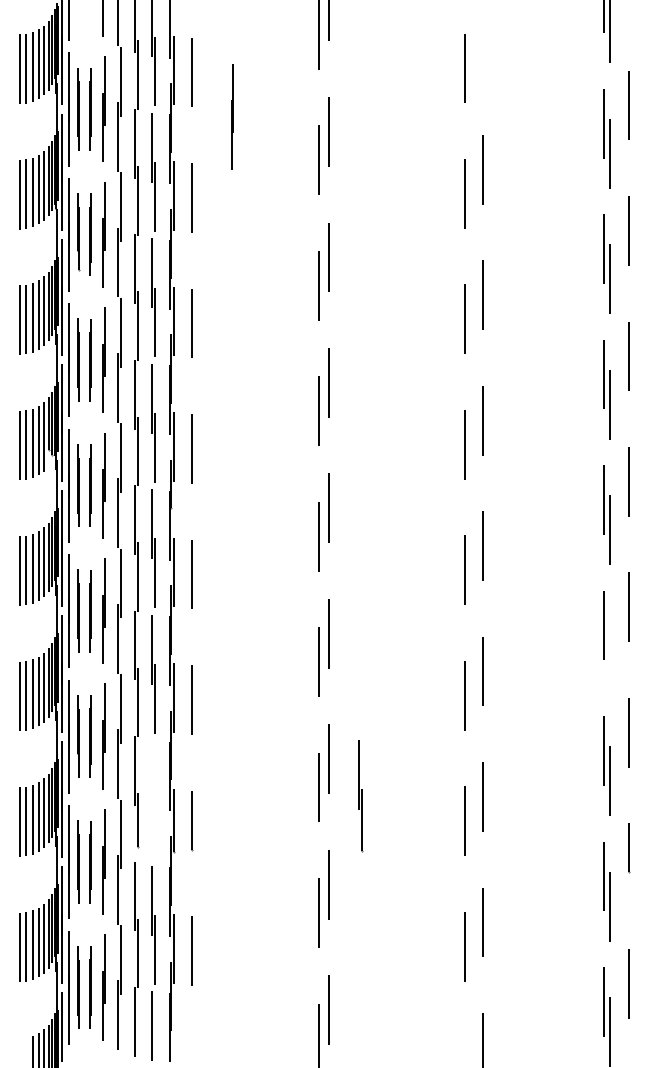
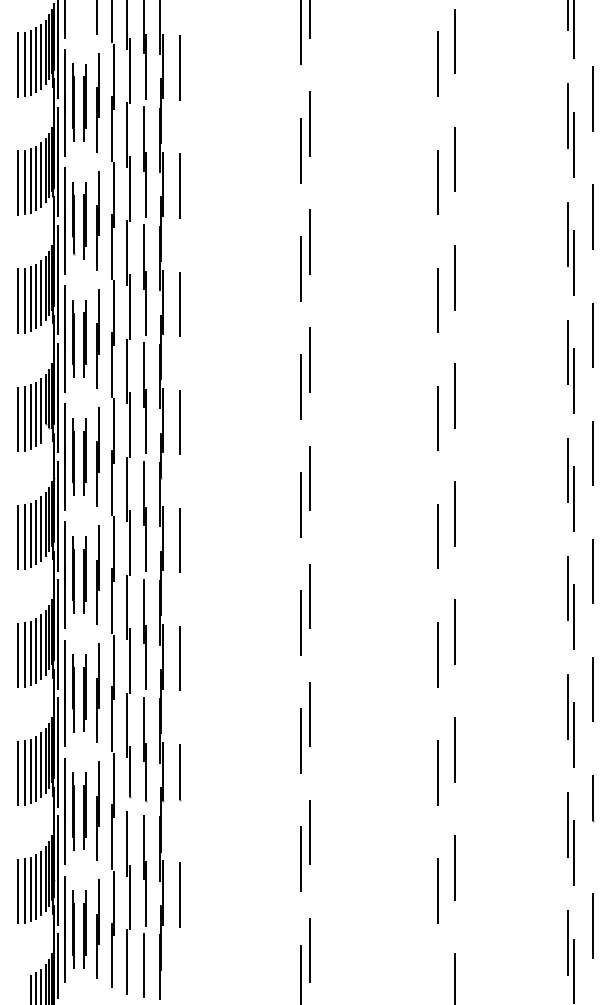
line: (482, 44) -> (454, 41), added
part: (232, 116) -> (218, 109), removed
line: (610, 655) -> (574, 616), added
part: (360, 796) -> (145, 749), moved

